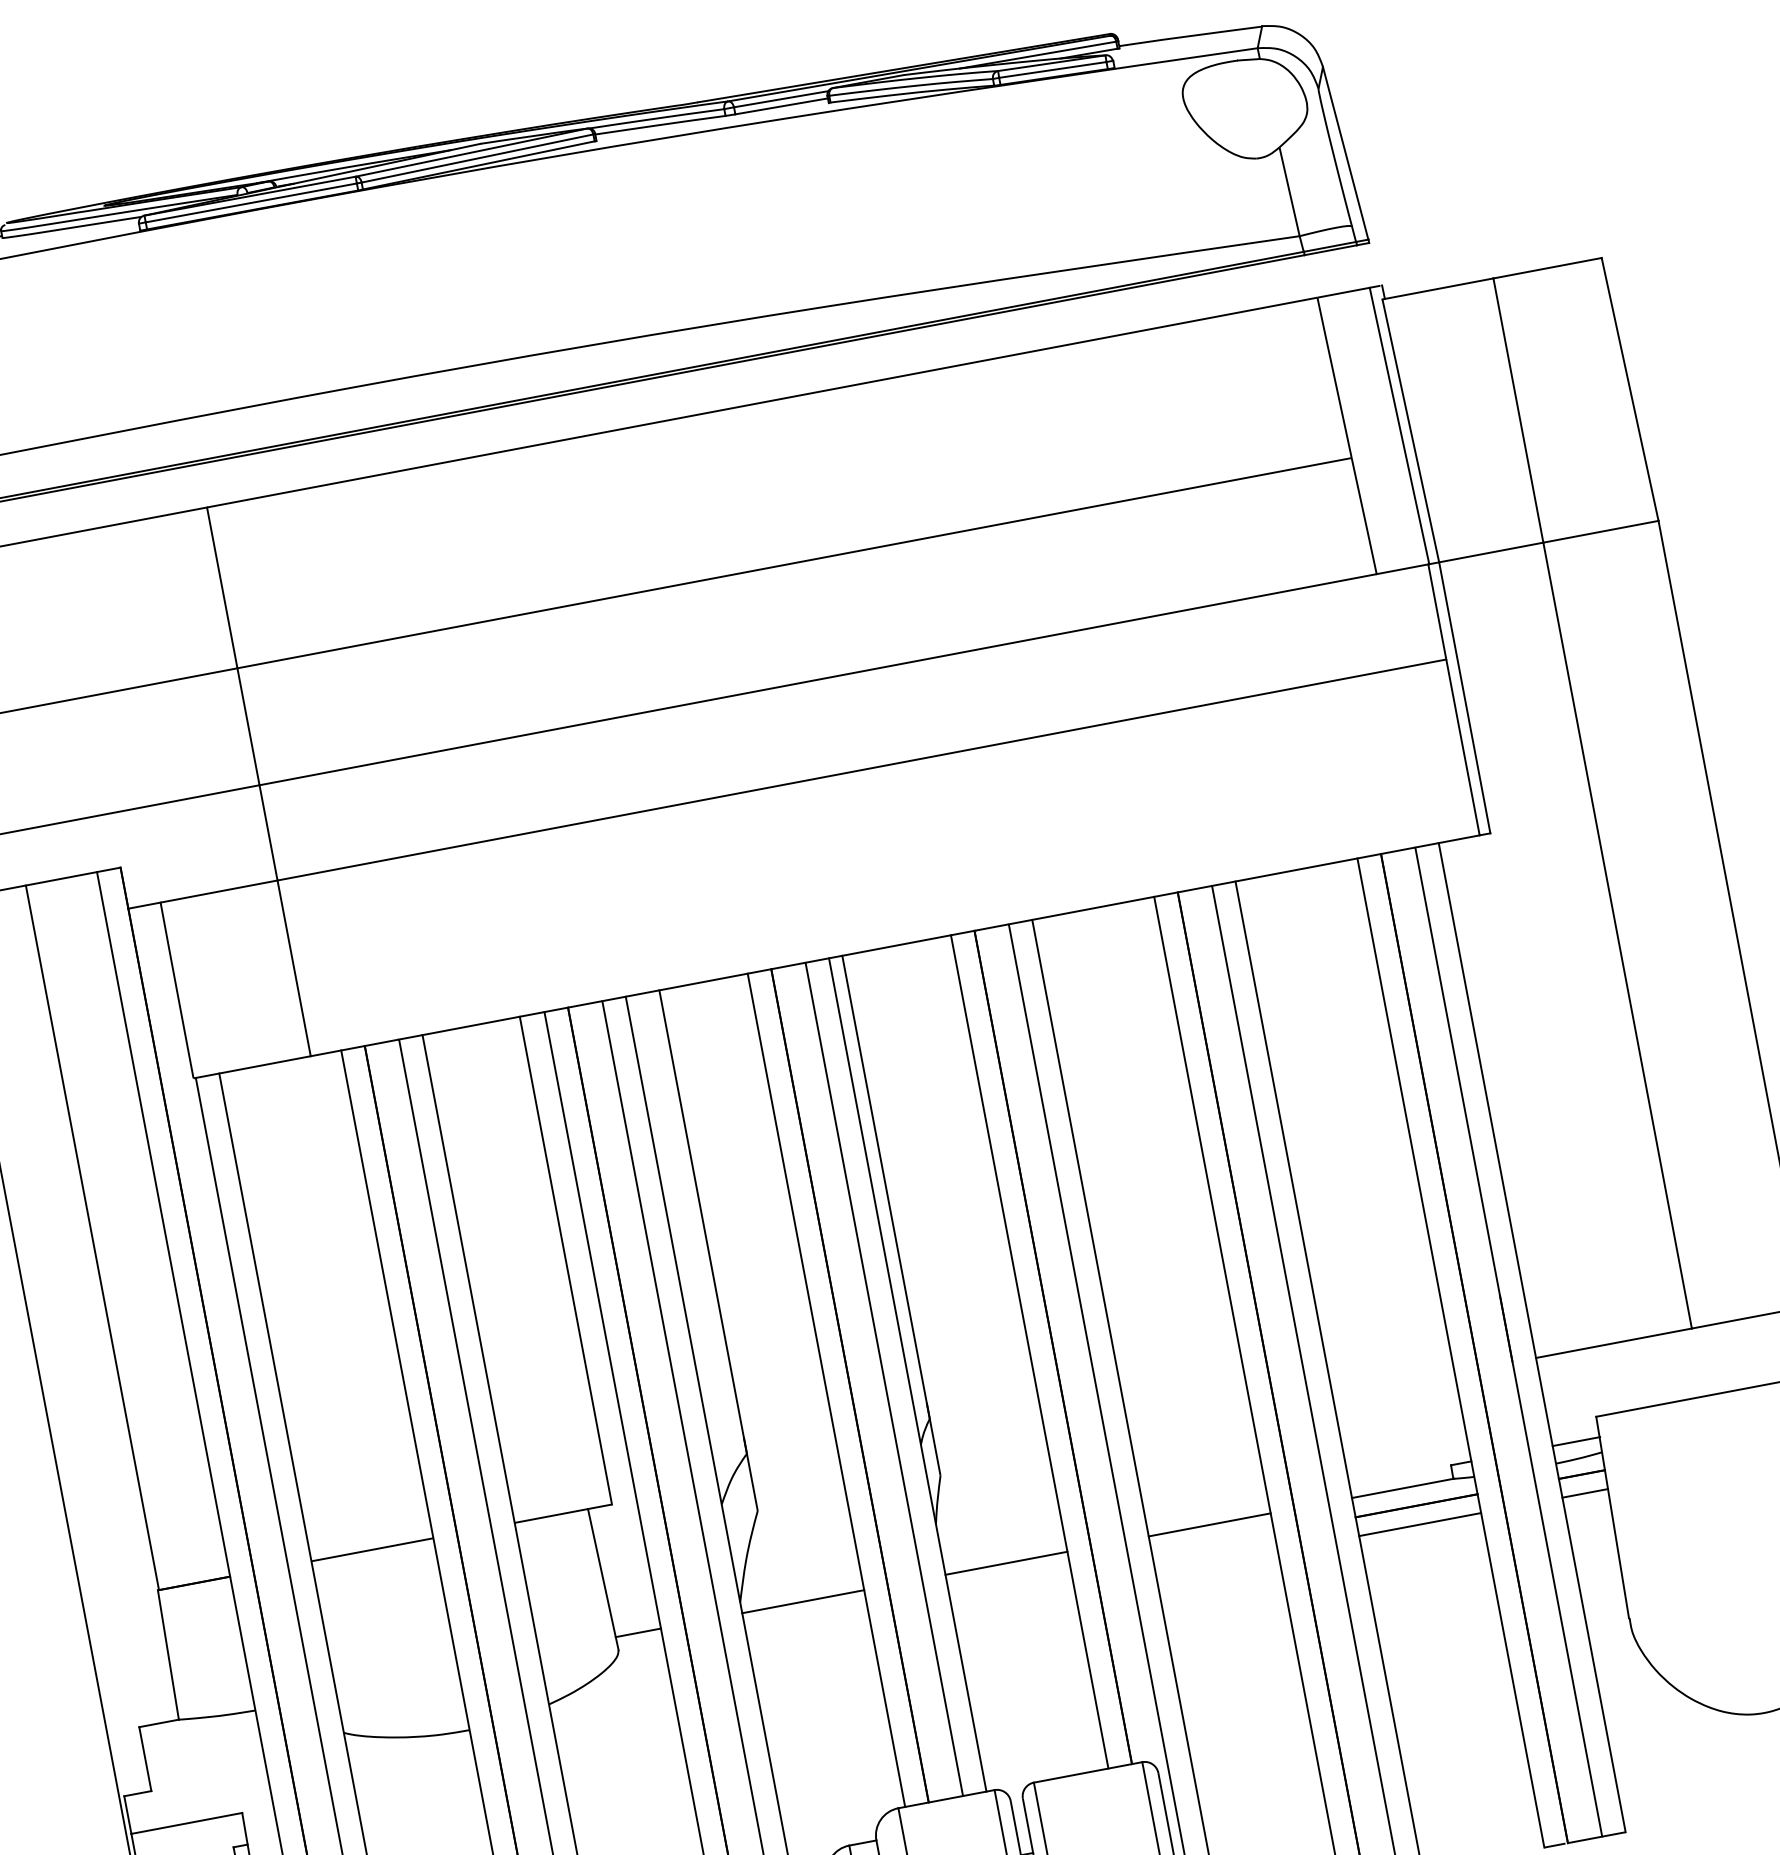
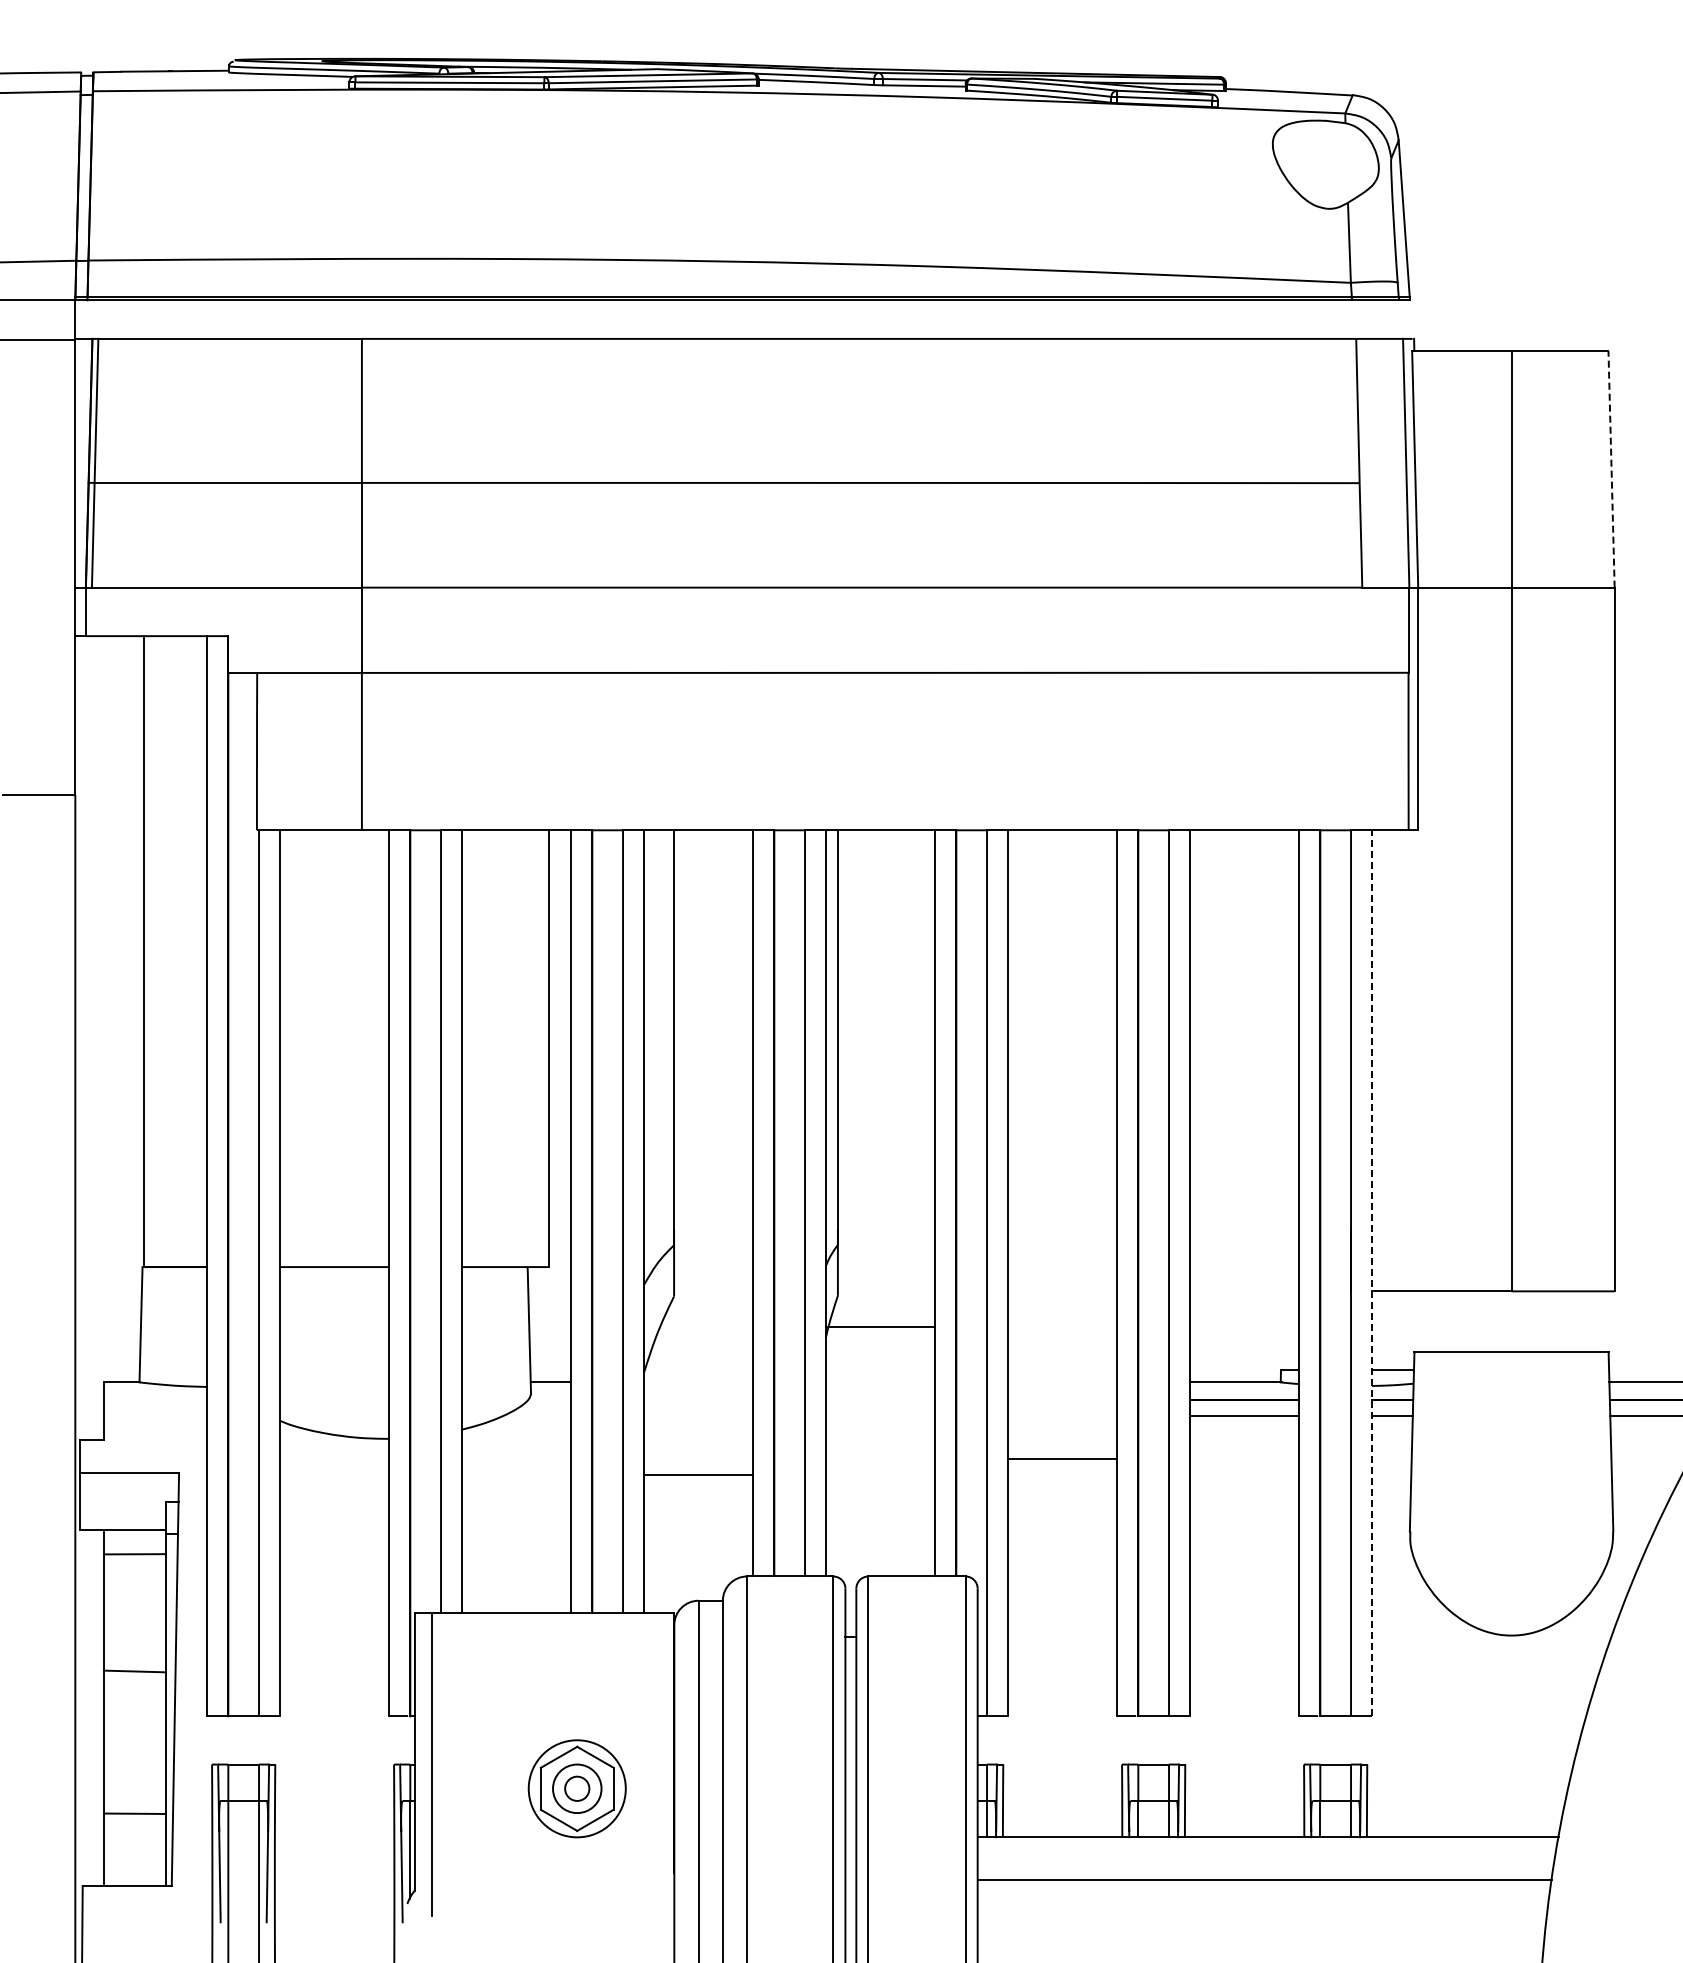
line: (1629, 388) -> (1611, 468), solid -> dashed
line: (1532, 1337) -> (1372, 1273), solid -> dashed
line: (1209, 1525) -> (1062, 1459), moved
line: (1006, 1563) -> (880, 1327), moved
line: (803, 1601) -> (698, 1475), moved

